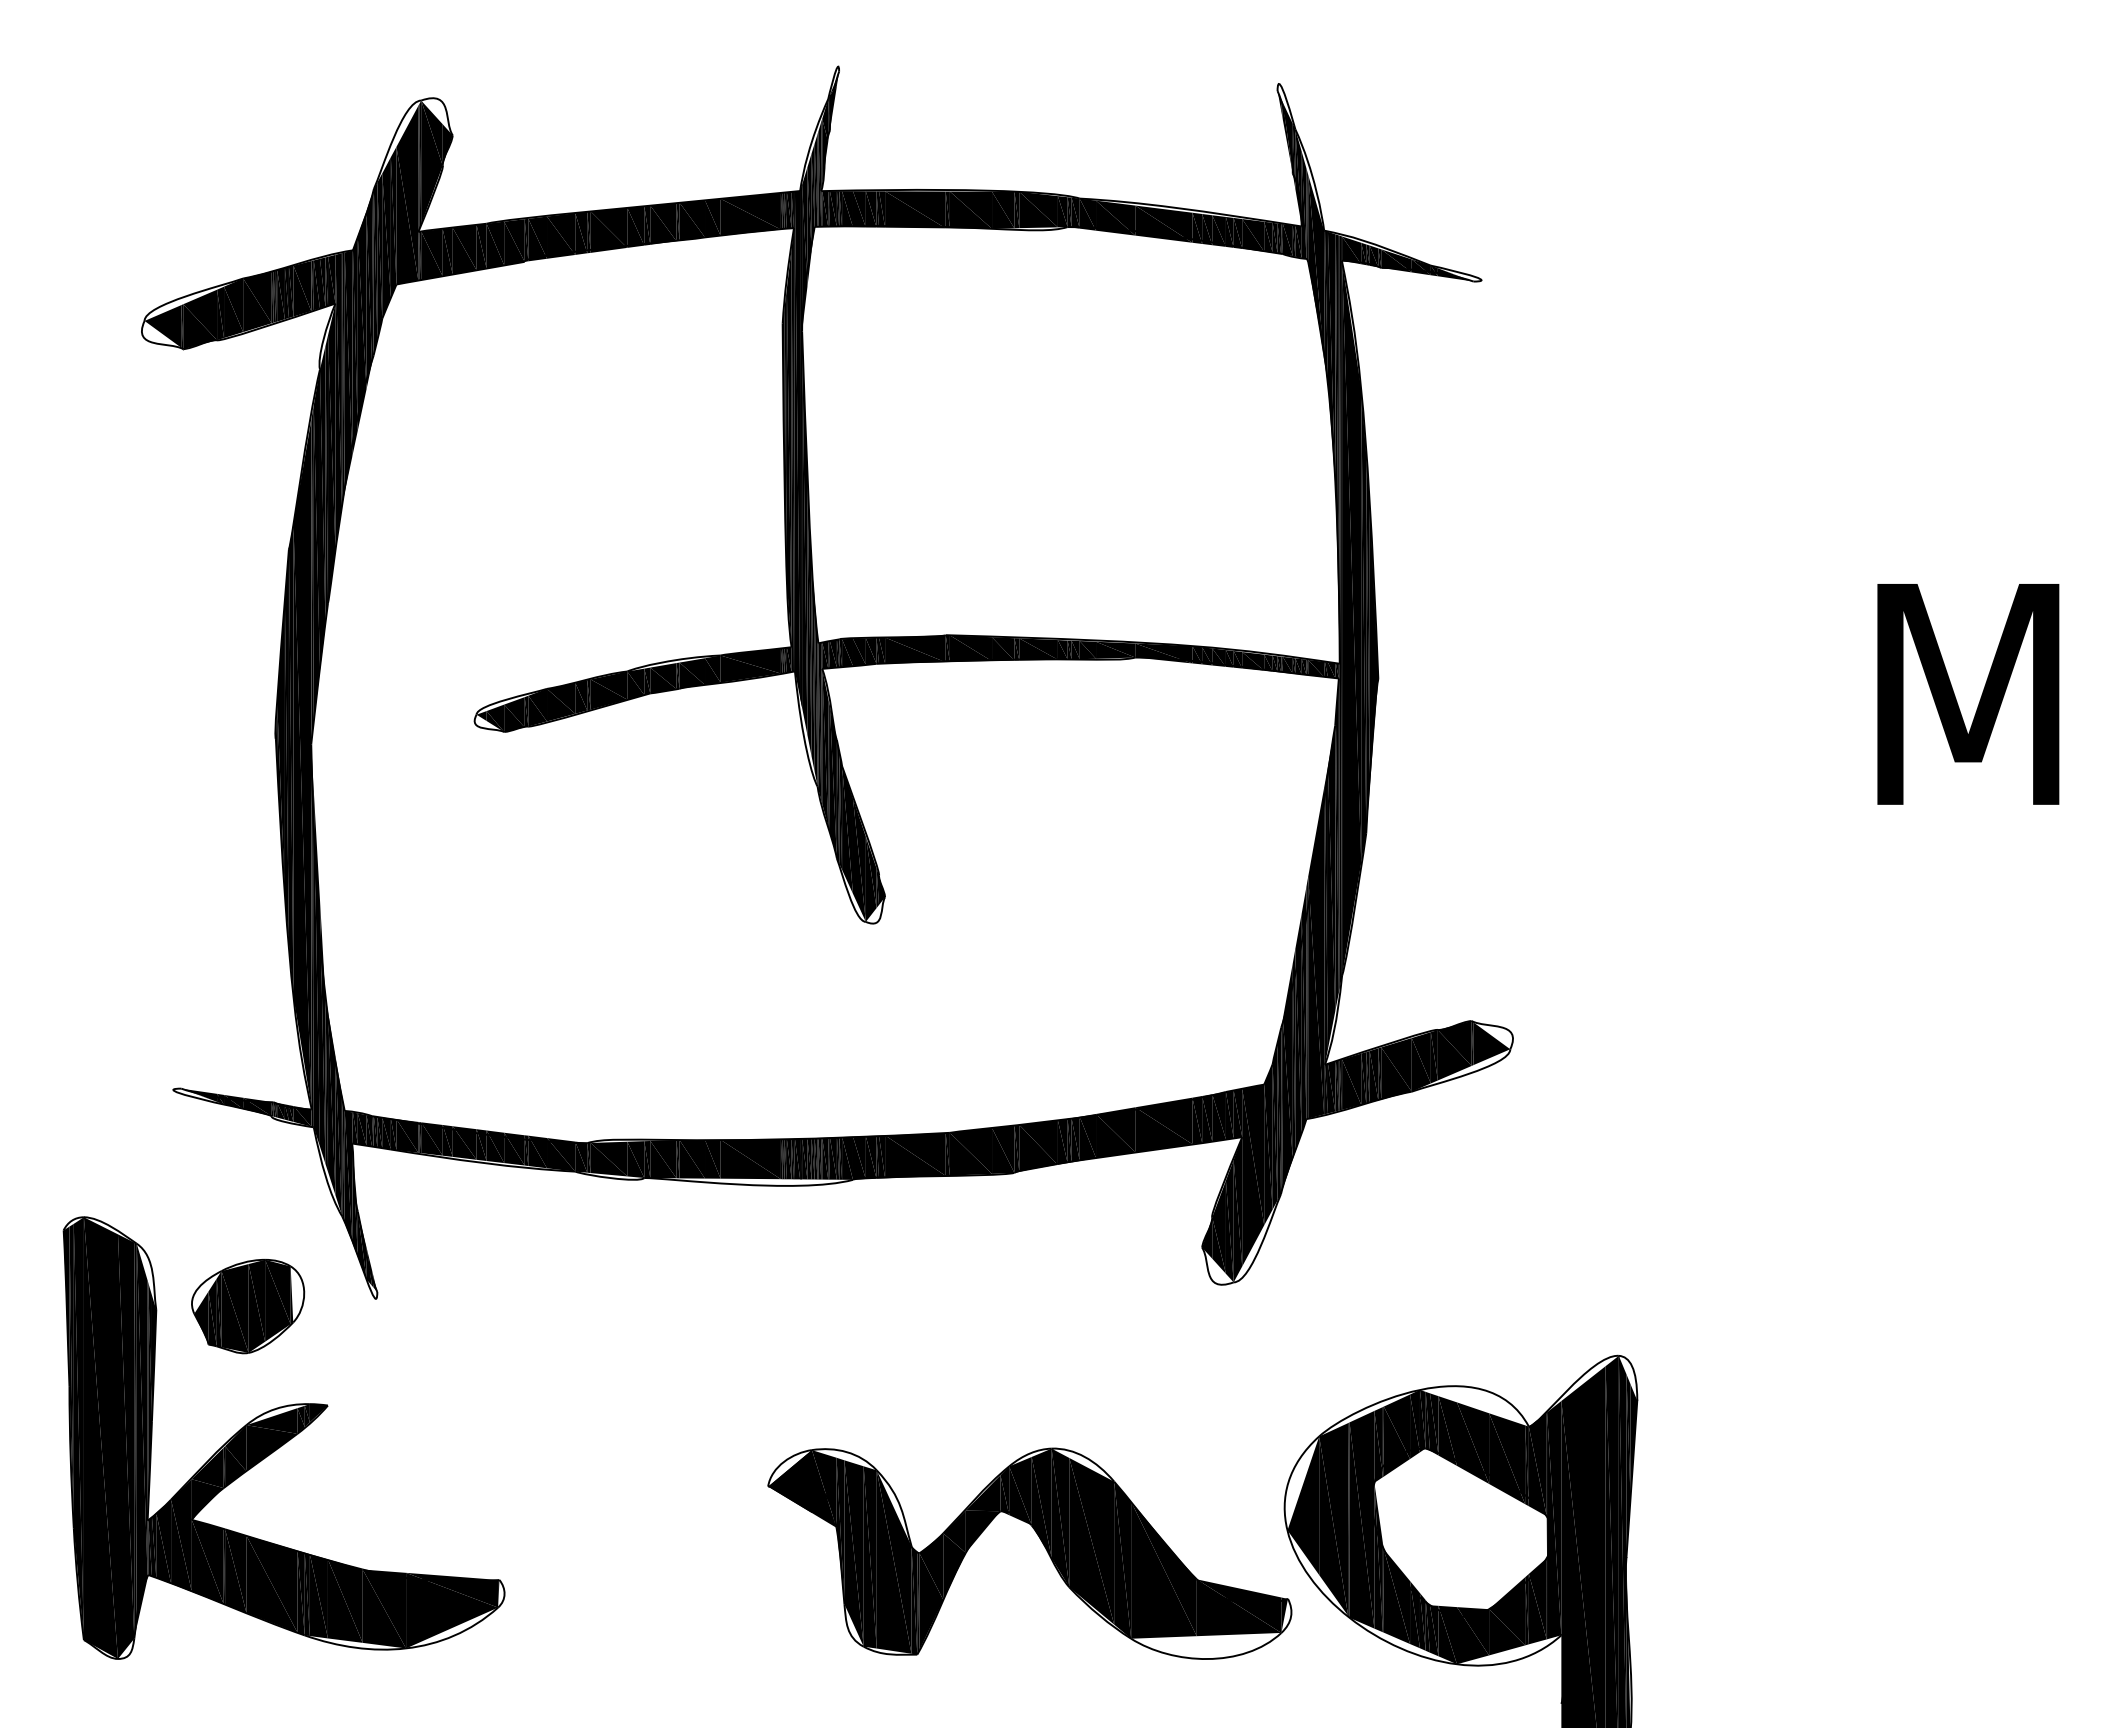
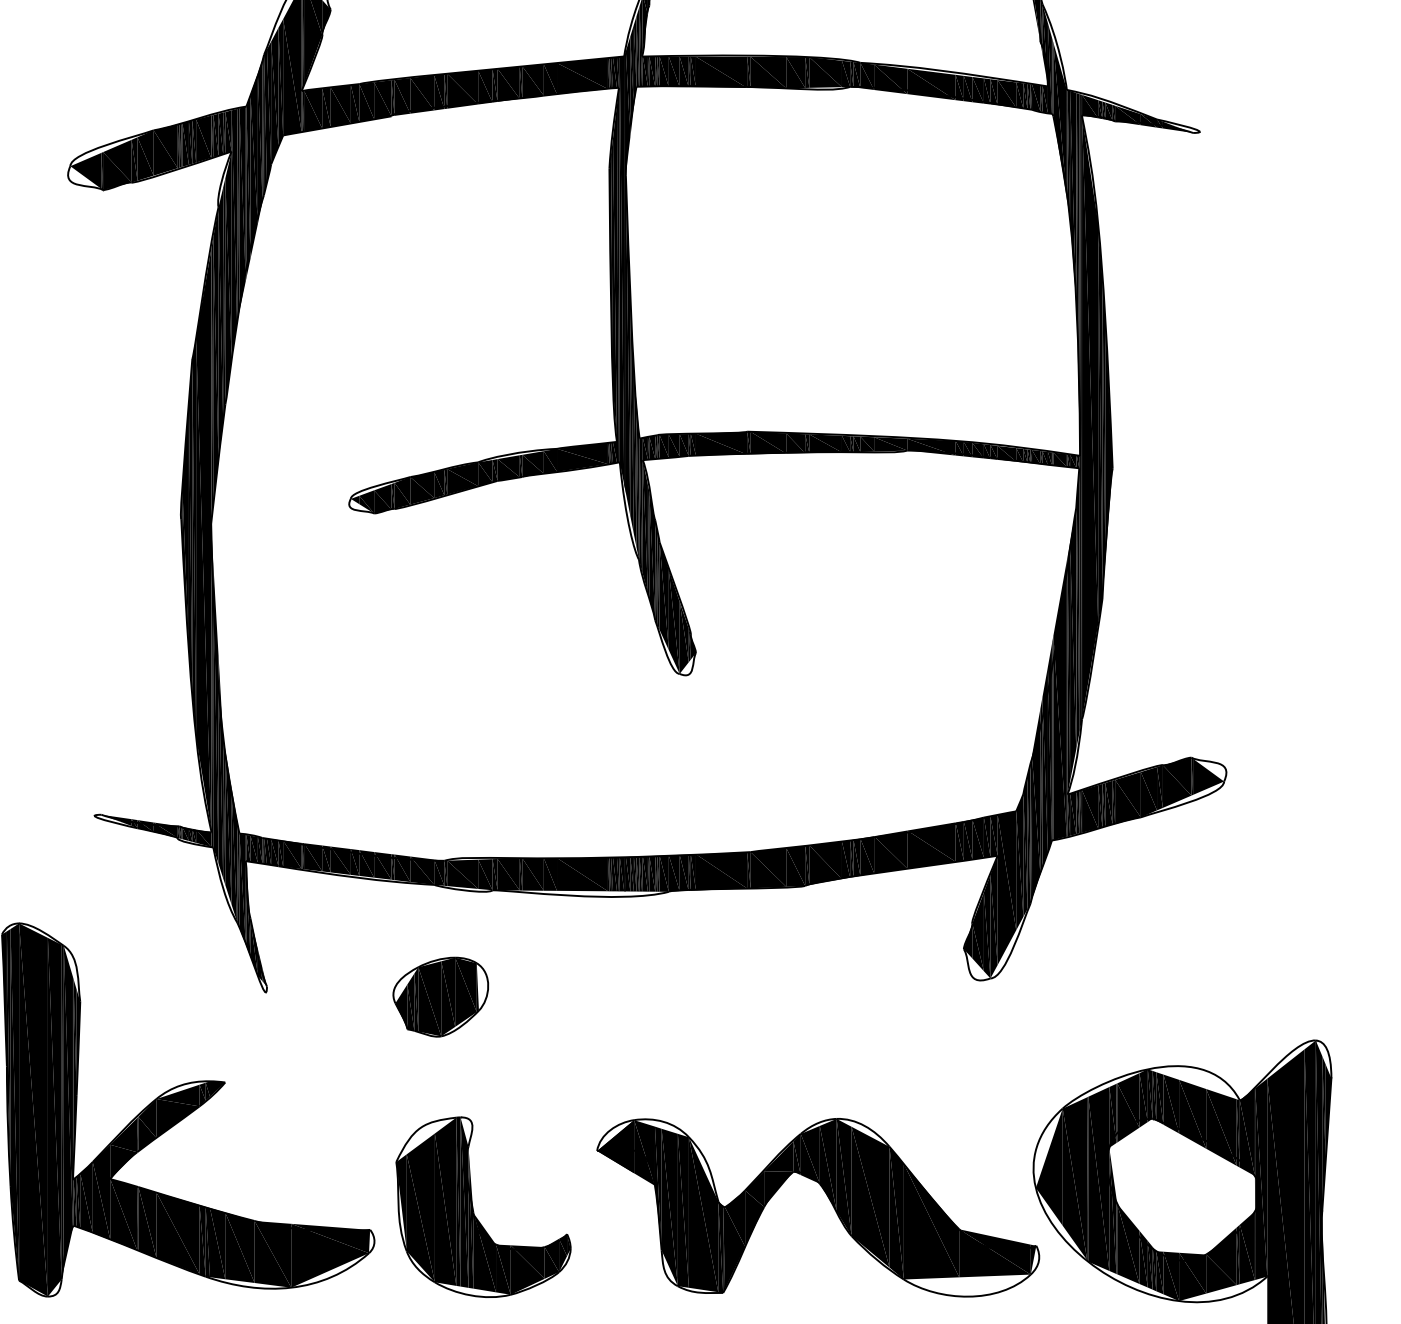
part: (248, 1306) -> (441, 997), moved
part: (622, 1557) -> (474, 1210), added

